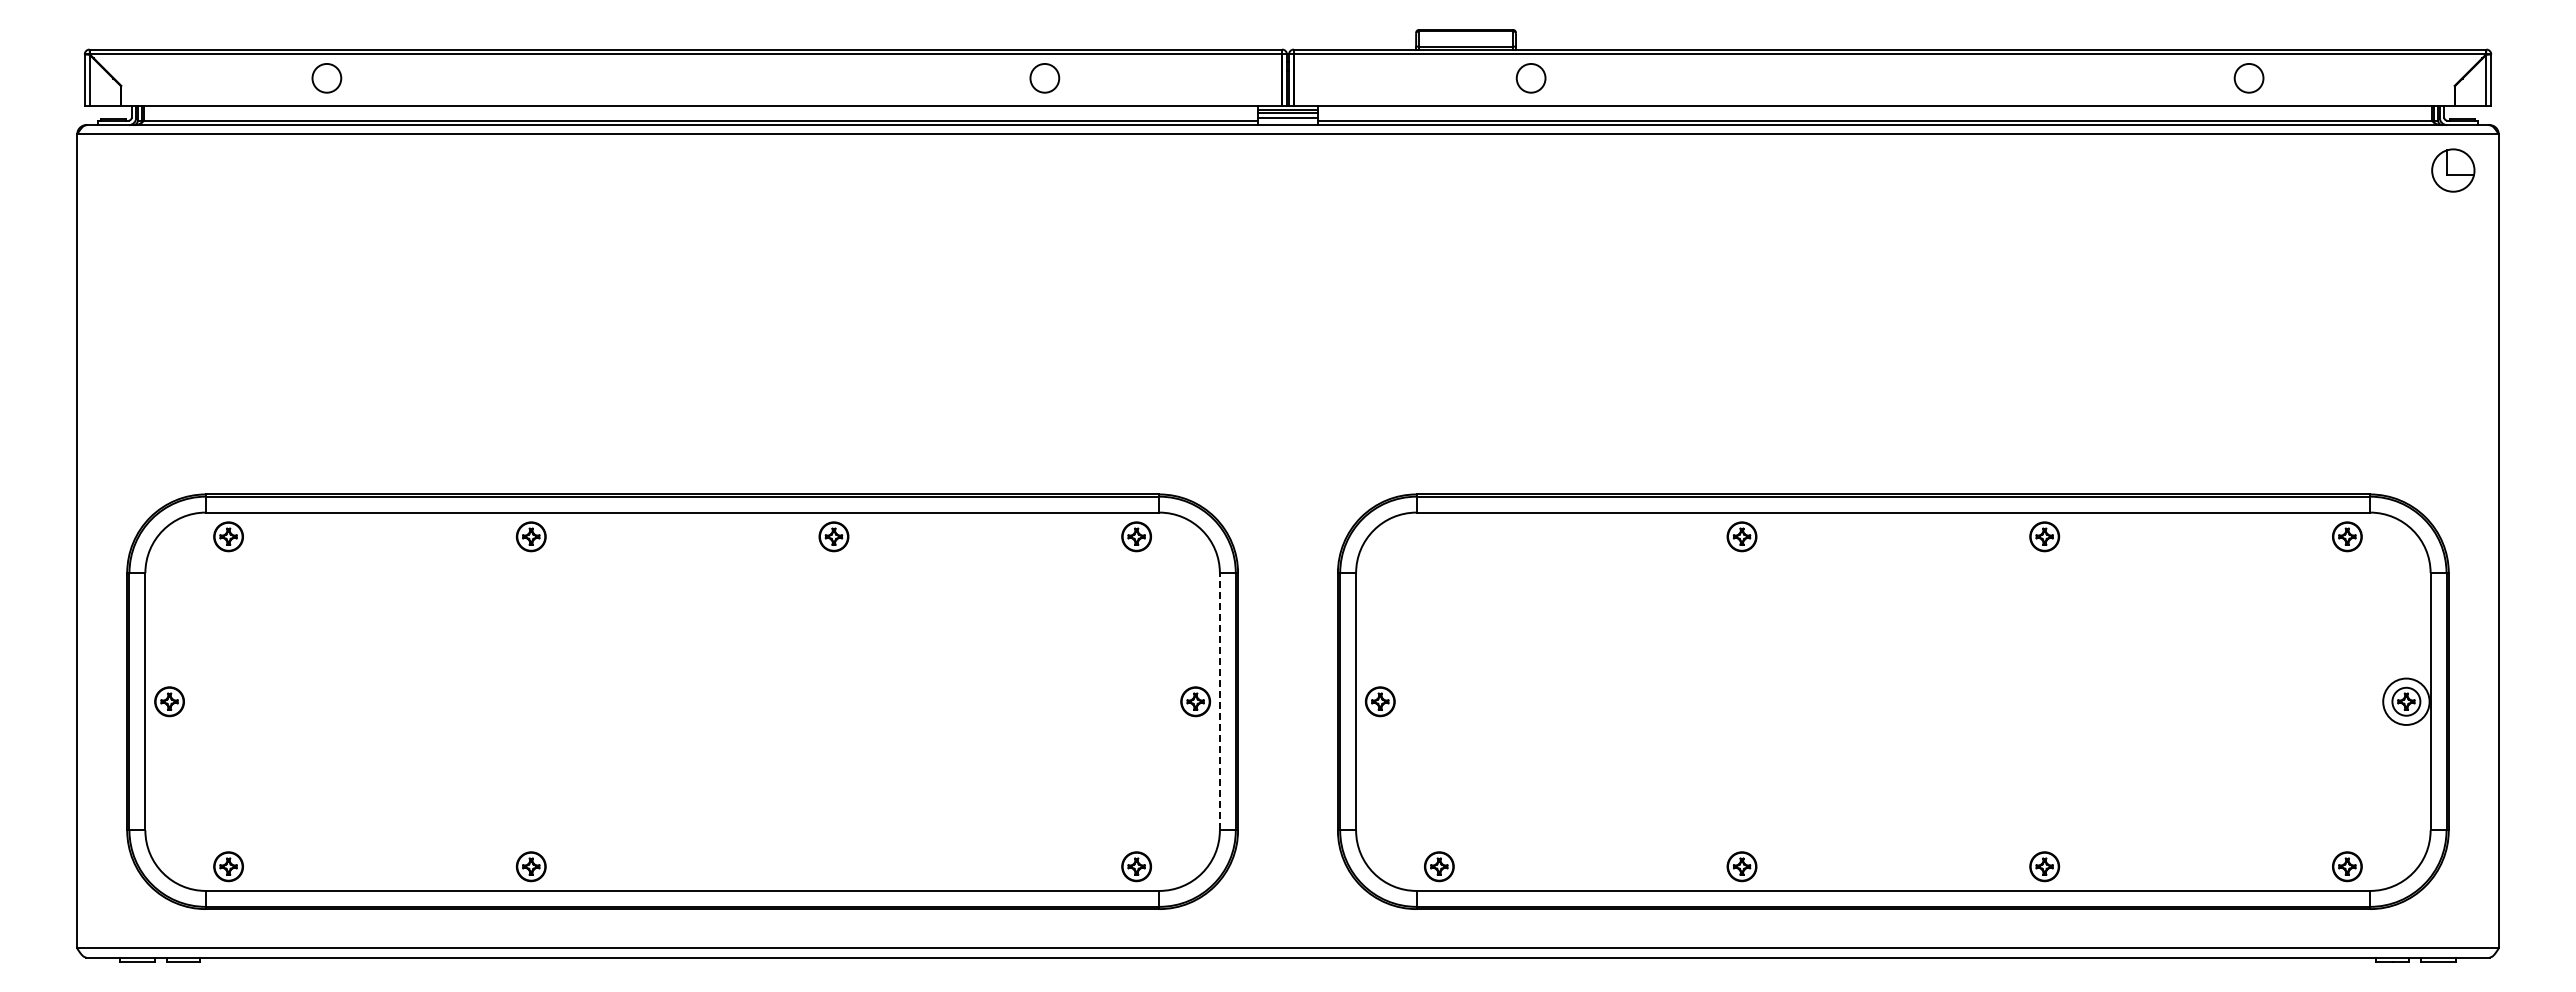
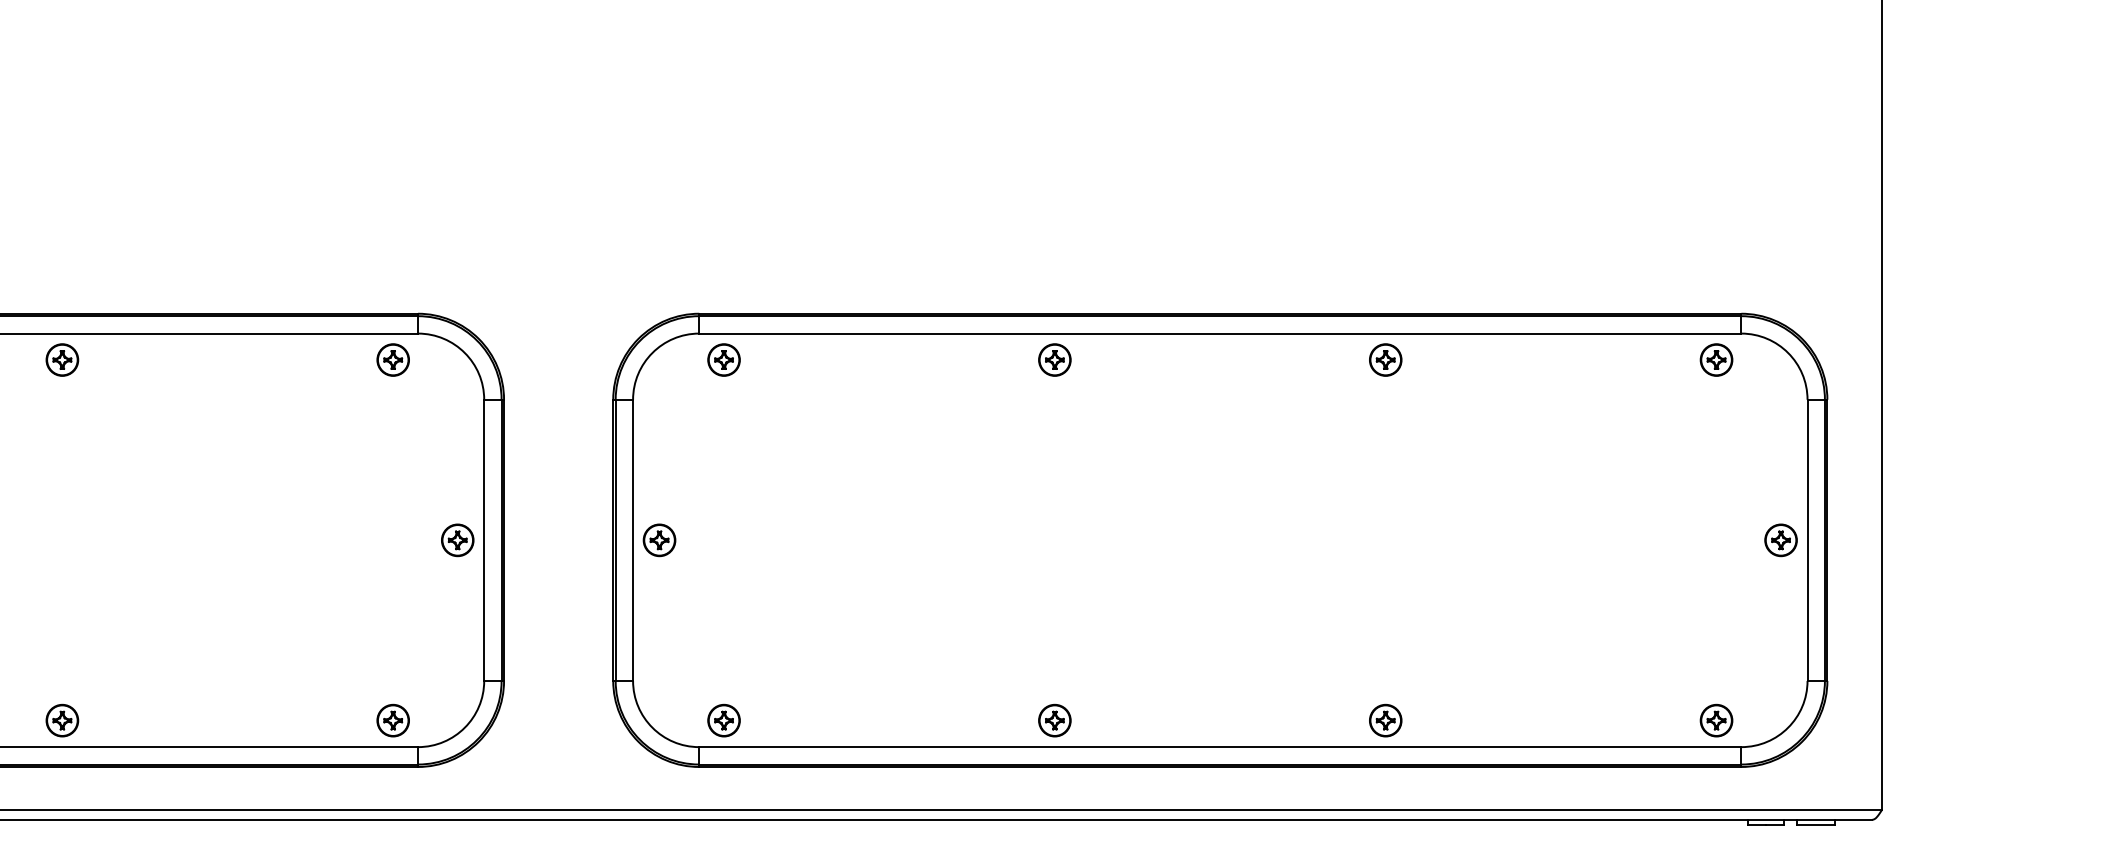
part: (1439, 536) -> (724, 359), added
line: (1219, 701) -> (483, 540), dashed -> solid
circle: (2405, 701) -> (1780, 540), size x0.62
part: (833, 866) -> (61, 720), added

